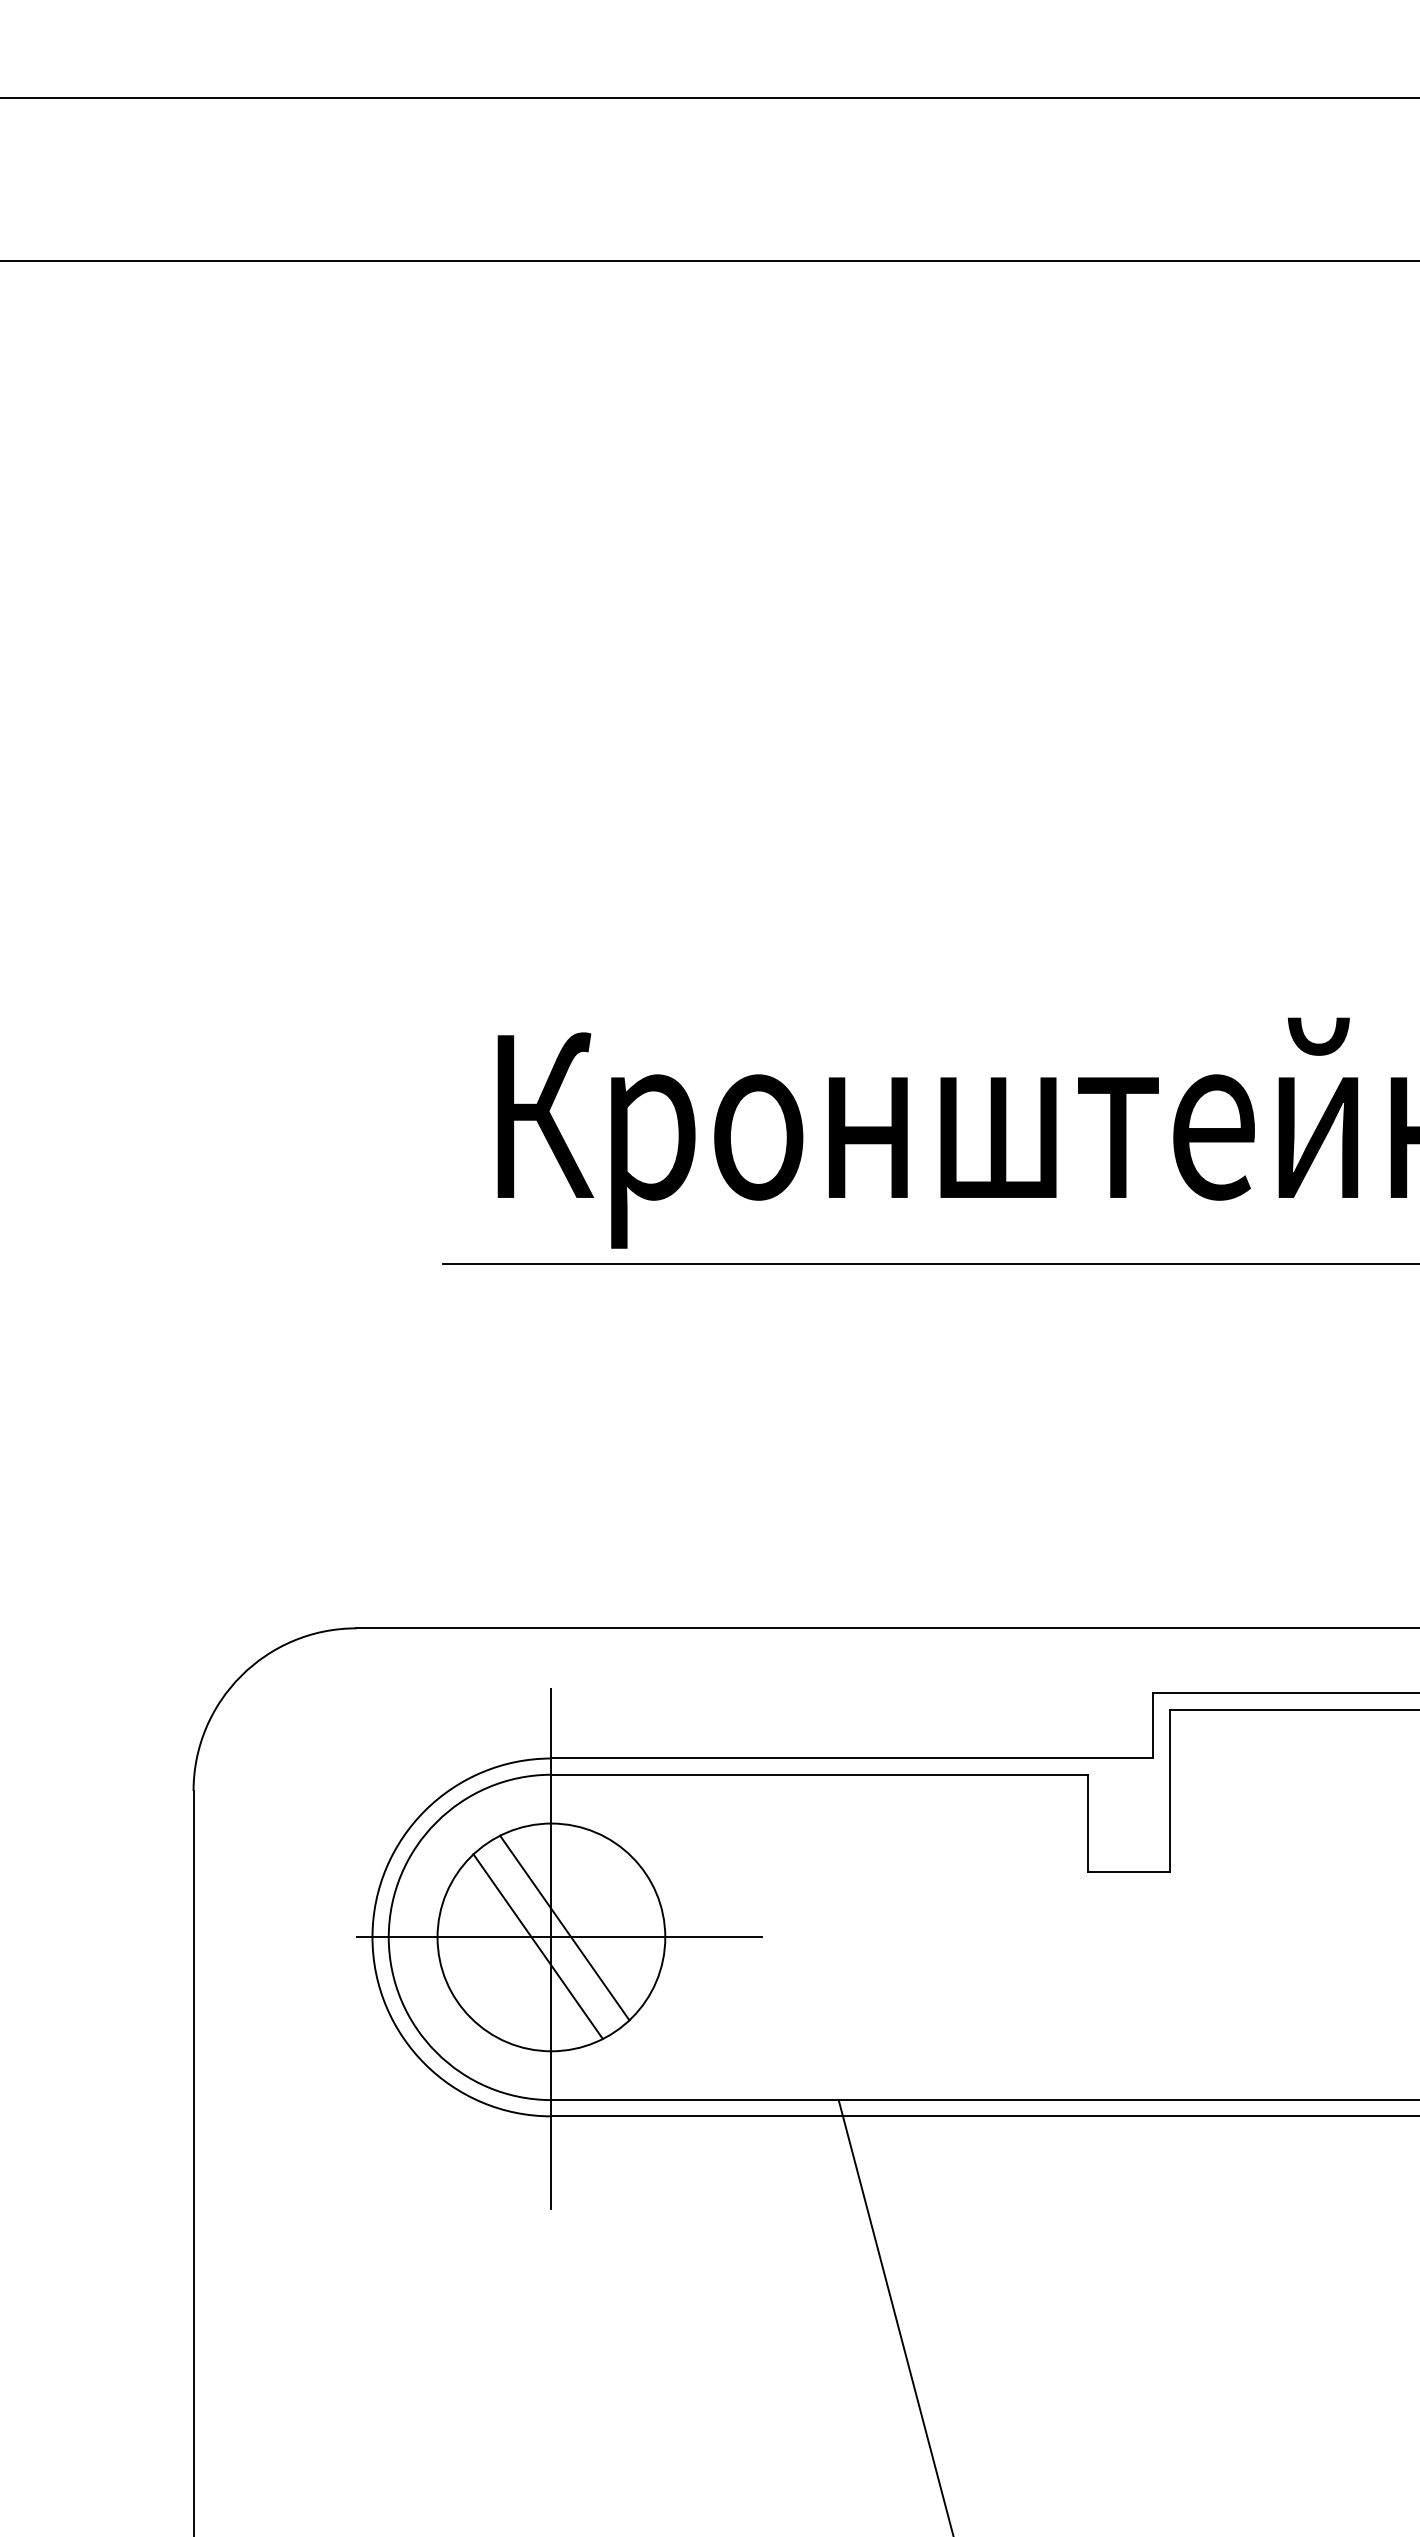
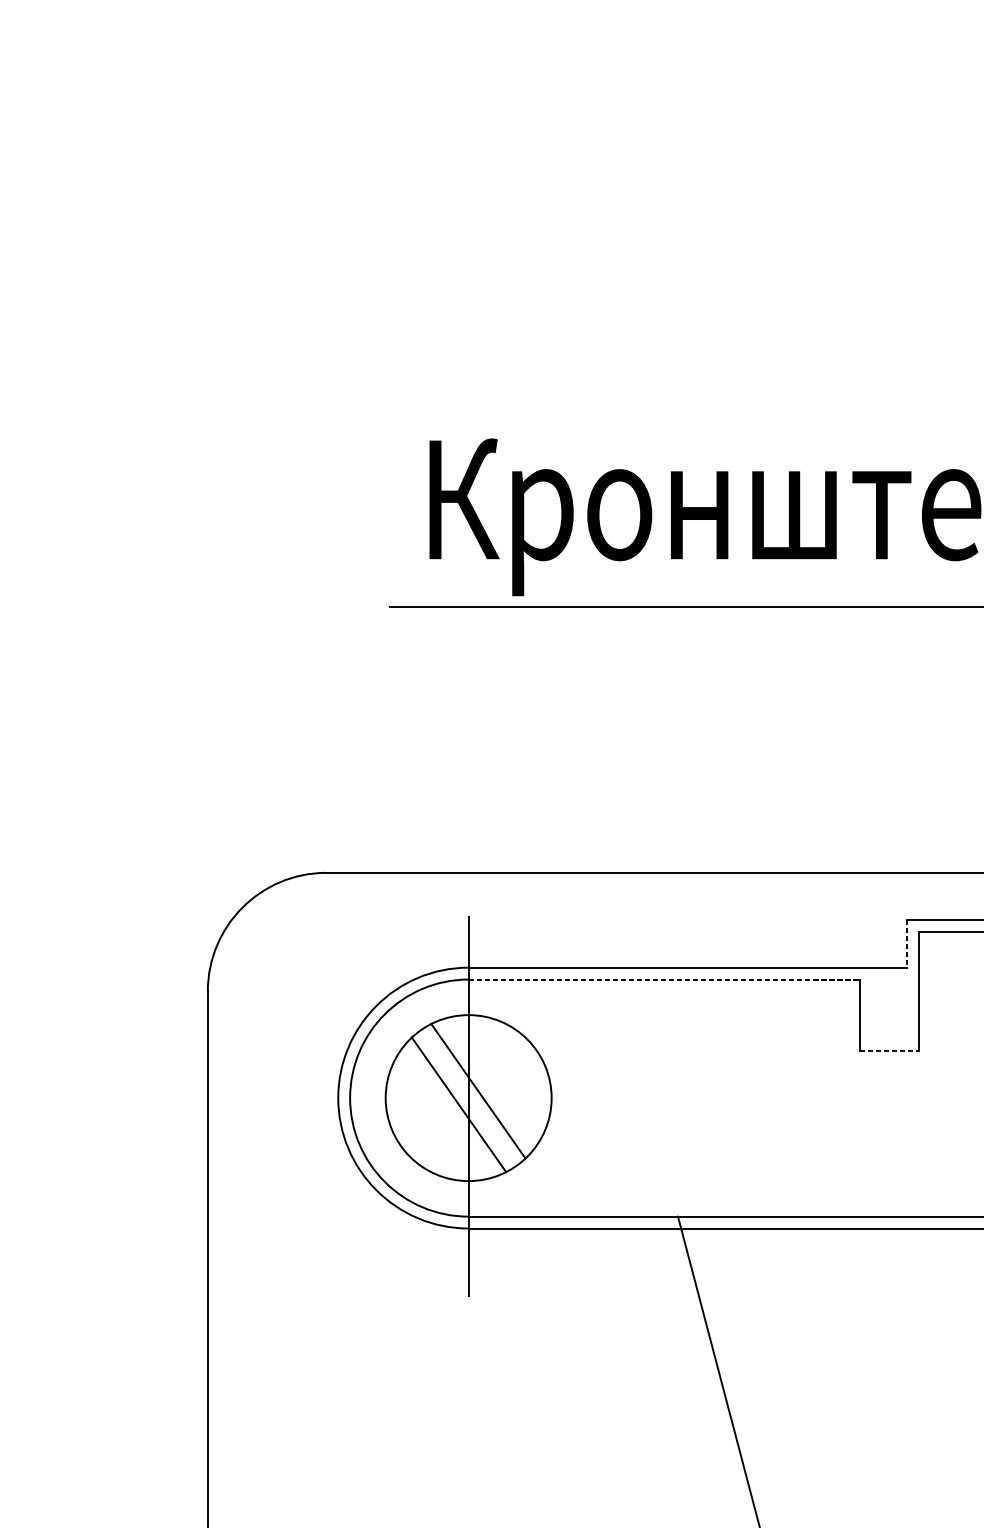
line: (1153, 1725) -> (907, 943), solid -> dashed
line: (820, 1774) -> (664, 979), solid -> dashed
line: (1128, 1872) -> (889, 1050), solid -> dashed
line: (559, 1937) -> (474, 1098), removed

